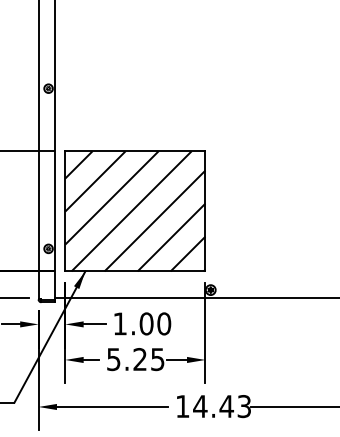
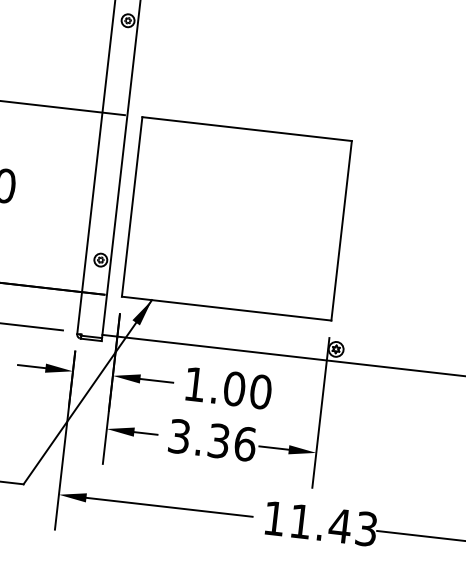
hatch: (135, 211) -> (237, 219), removed
text: (135, 359) -> (211, 440), 5.25 -> 3.36
text: (200, 406) -> (301, 521), 14.43 -> 11.43

